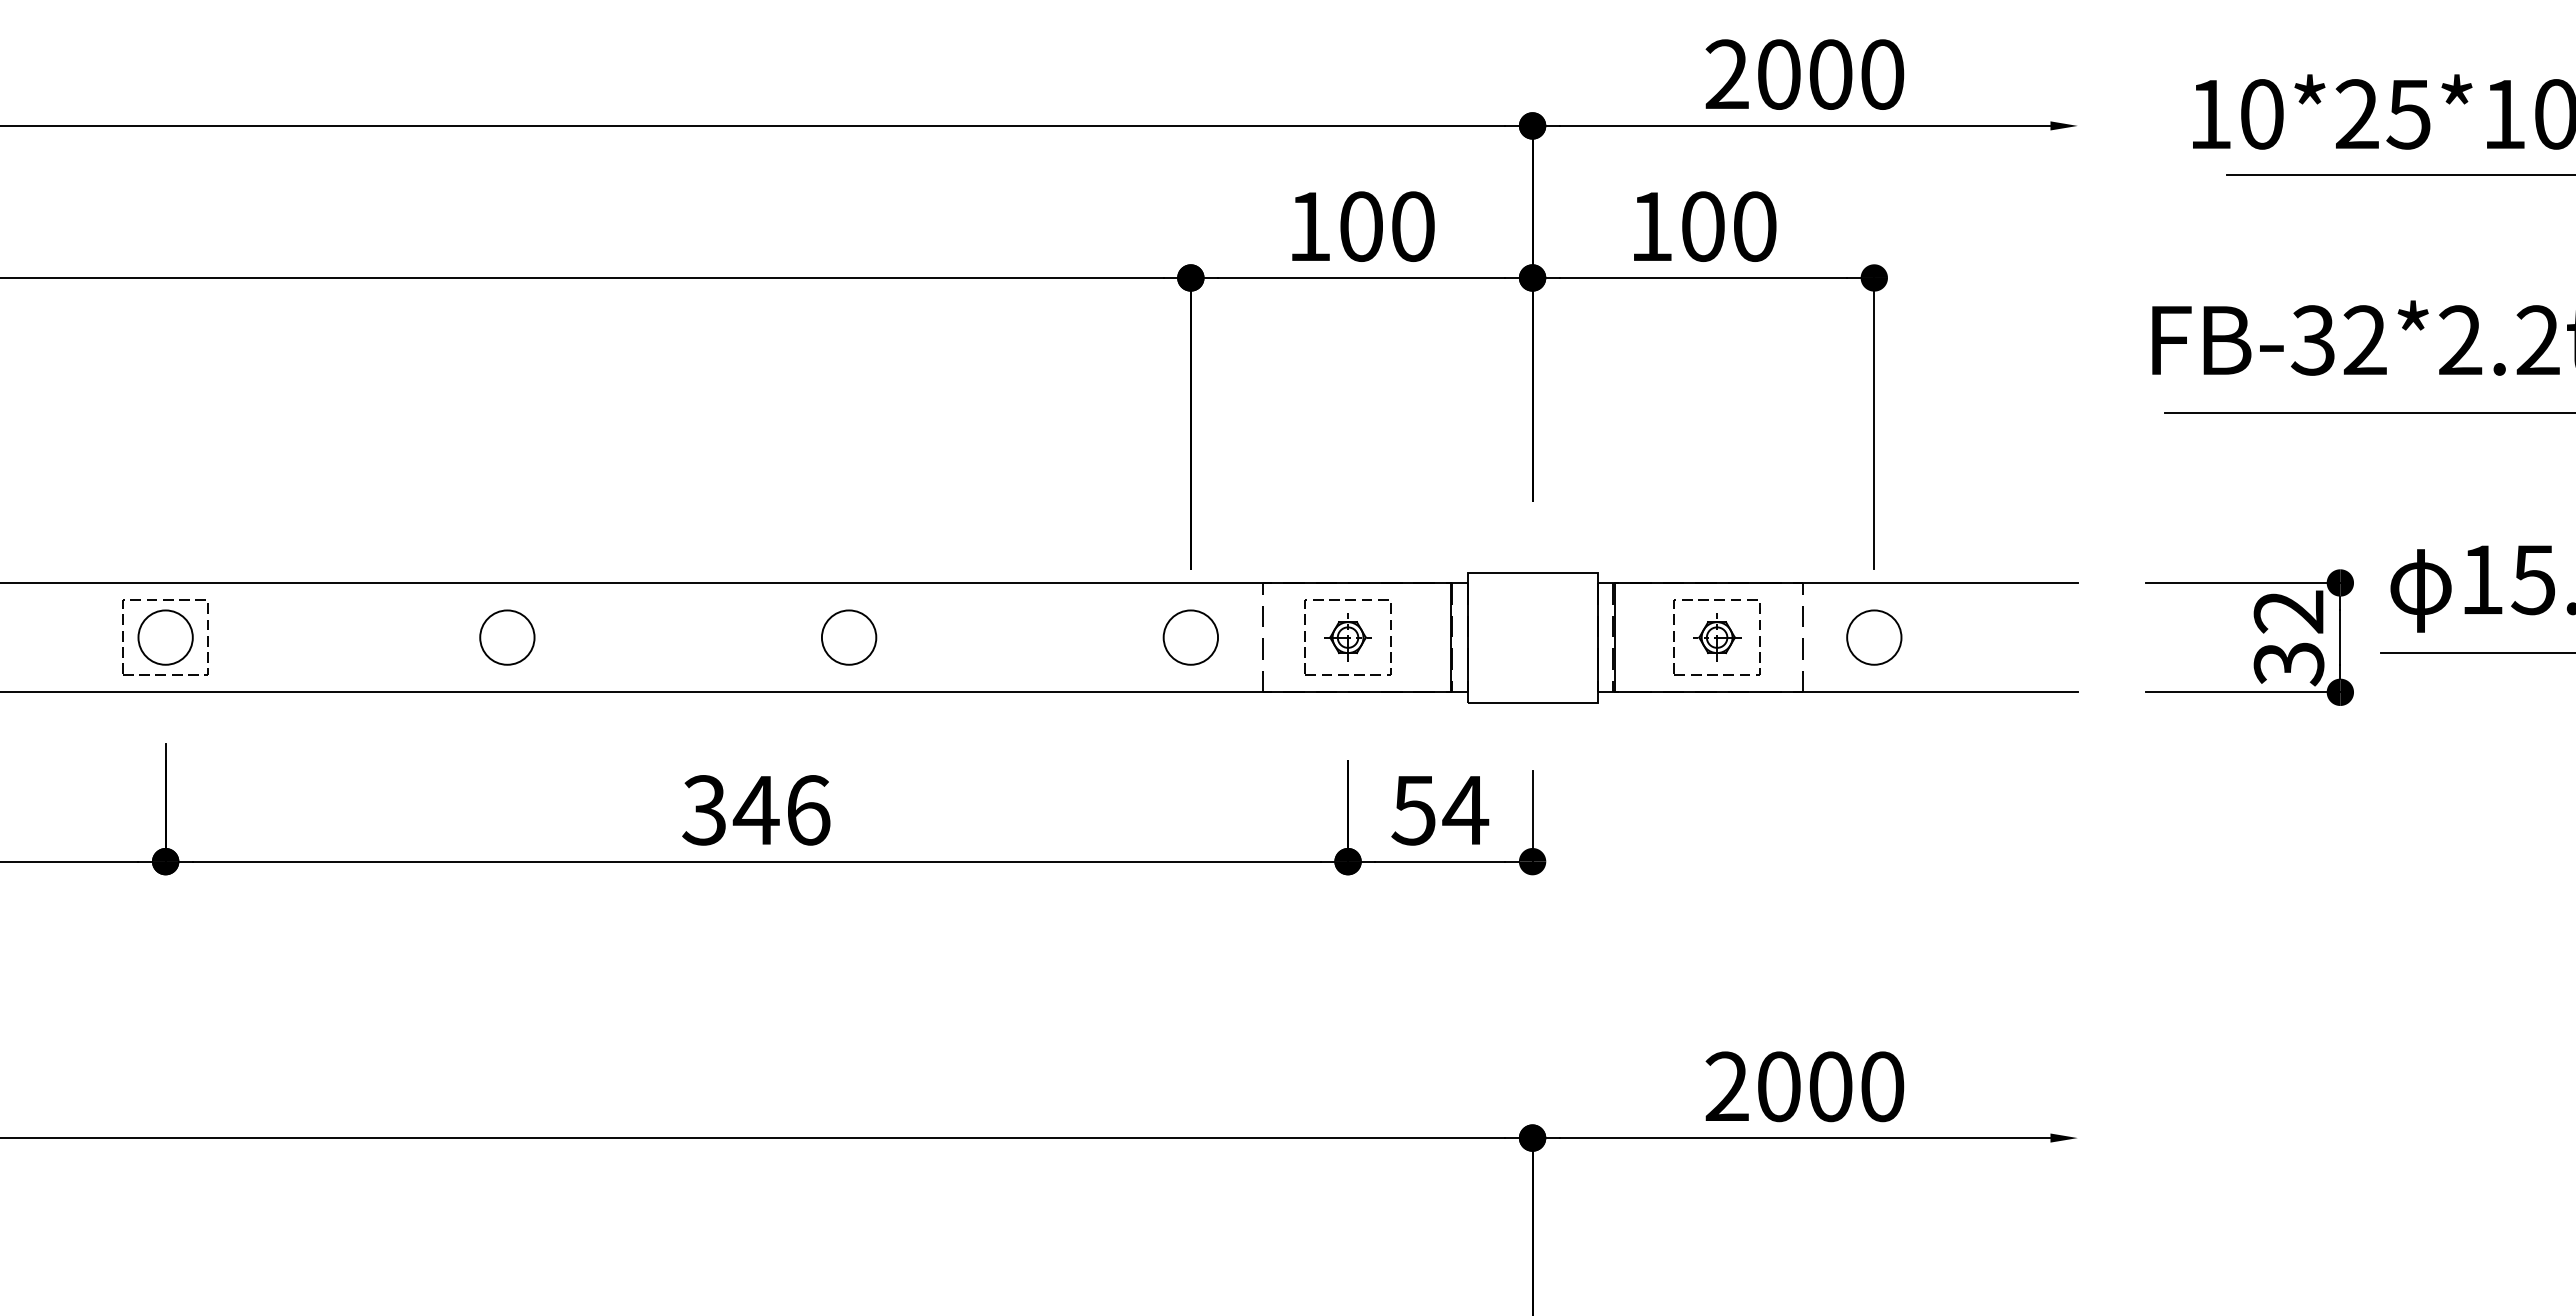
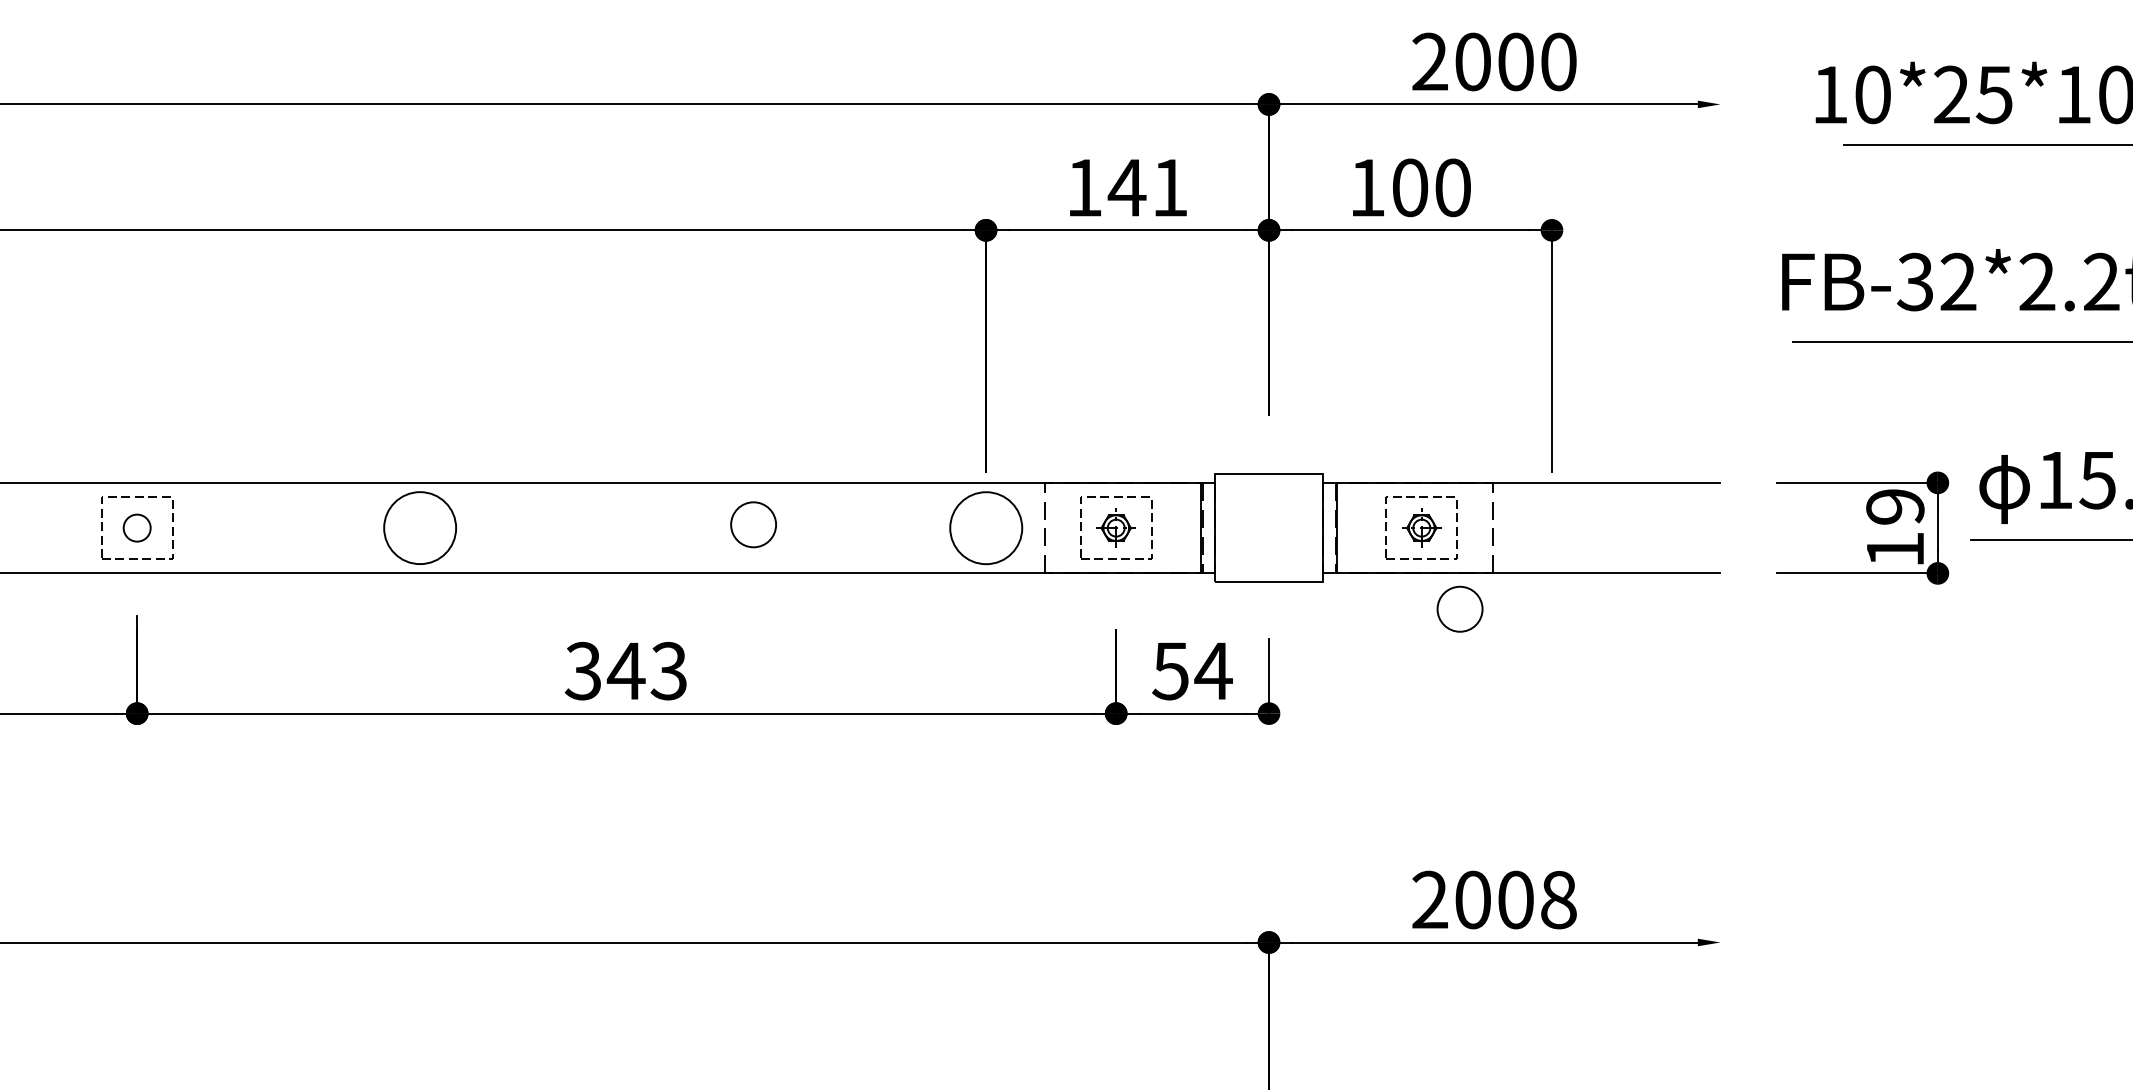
text: (1385, 226) -> (1147, 187), 100 -> 141
circle: (165, 637) -> (137, 528), size x0.6
circle: (507, 637) -> (420, 528), size x1.6
circle: (849, 637) -> (753, 524), moved
circle: (1190, 637) -> (985, 528), size x1.6
circle: (1874, 637) -> (1460, 609), moved
text: (2288, 638) -> (1894, 528), 32 -> 19
text: (807, 810) -> (668, 671), 346 -> 343
text: (1882, 1086) -> (1558, 899), 2000 -> 2008

